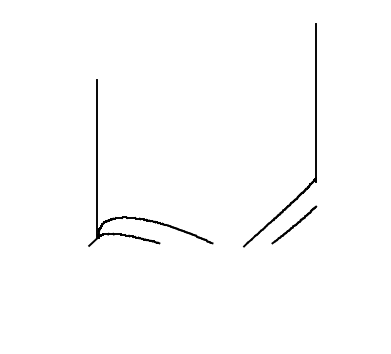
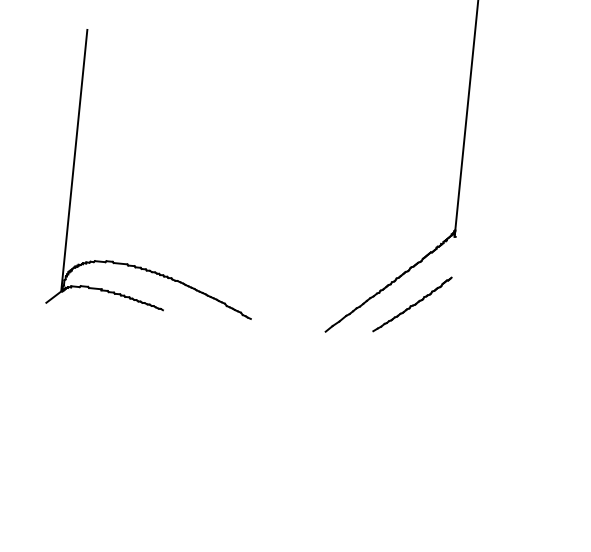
part: (97, 162) -> (73, 166), moved

